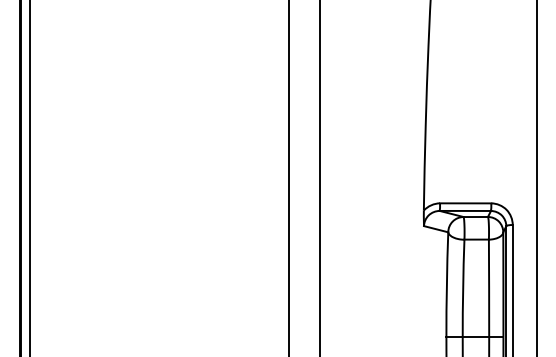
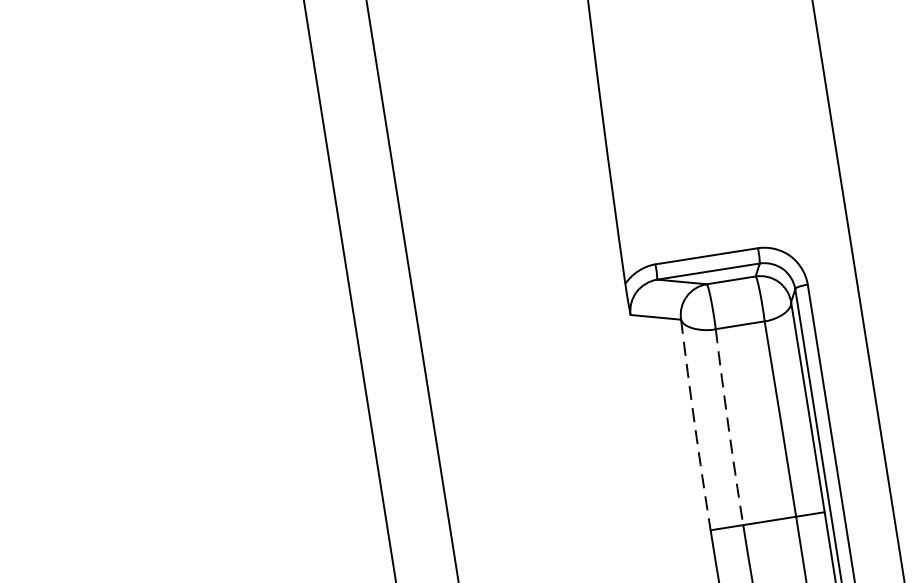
arc: (446, 284) -> (694, 424), solid -> dashed
arc: (463, 288) -> (729, 427), solid -> dashed

